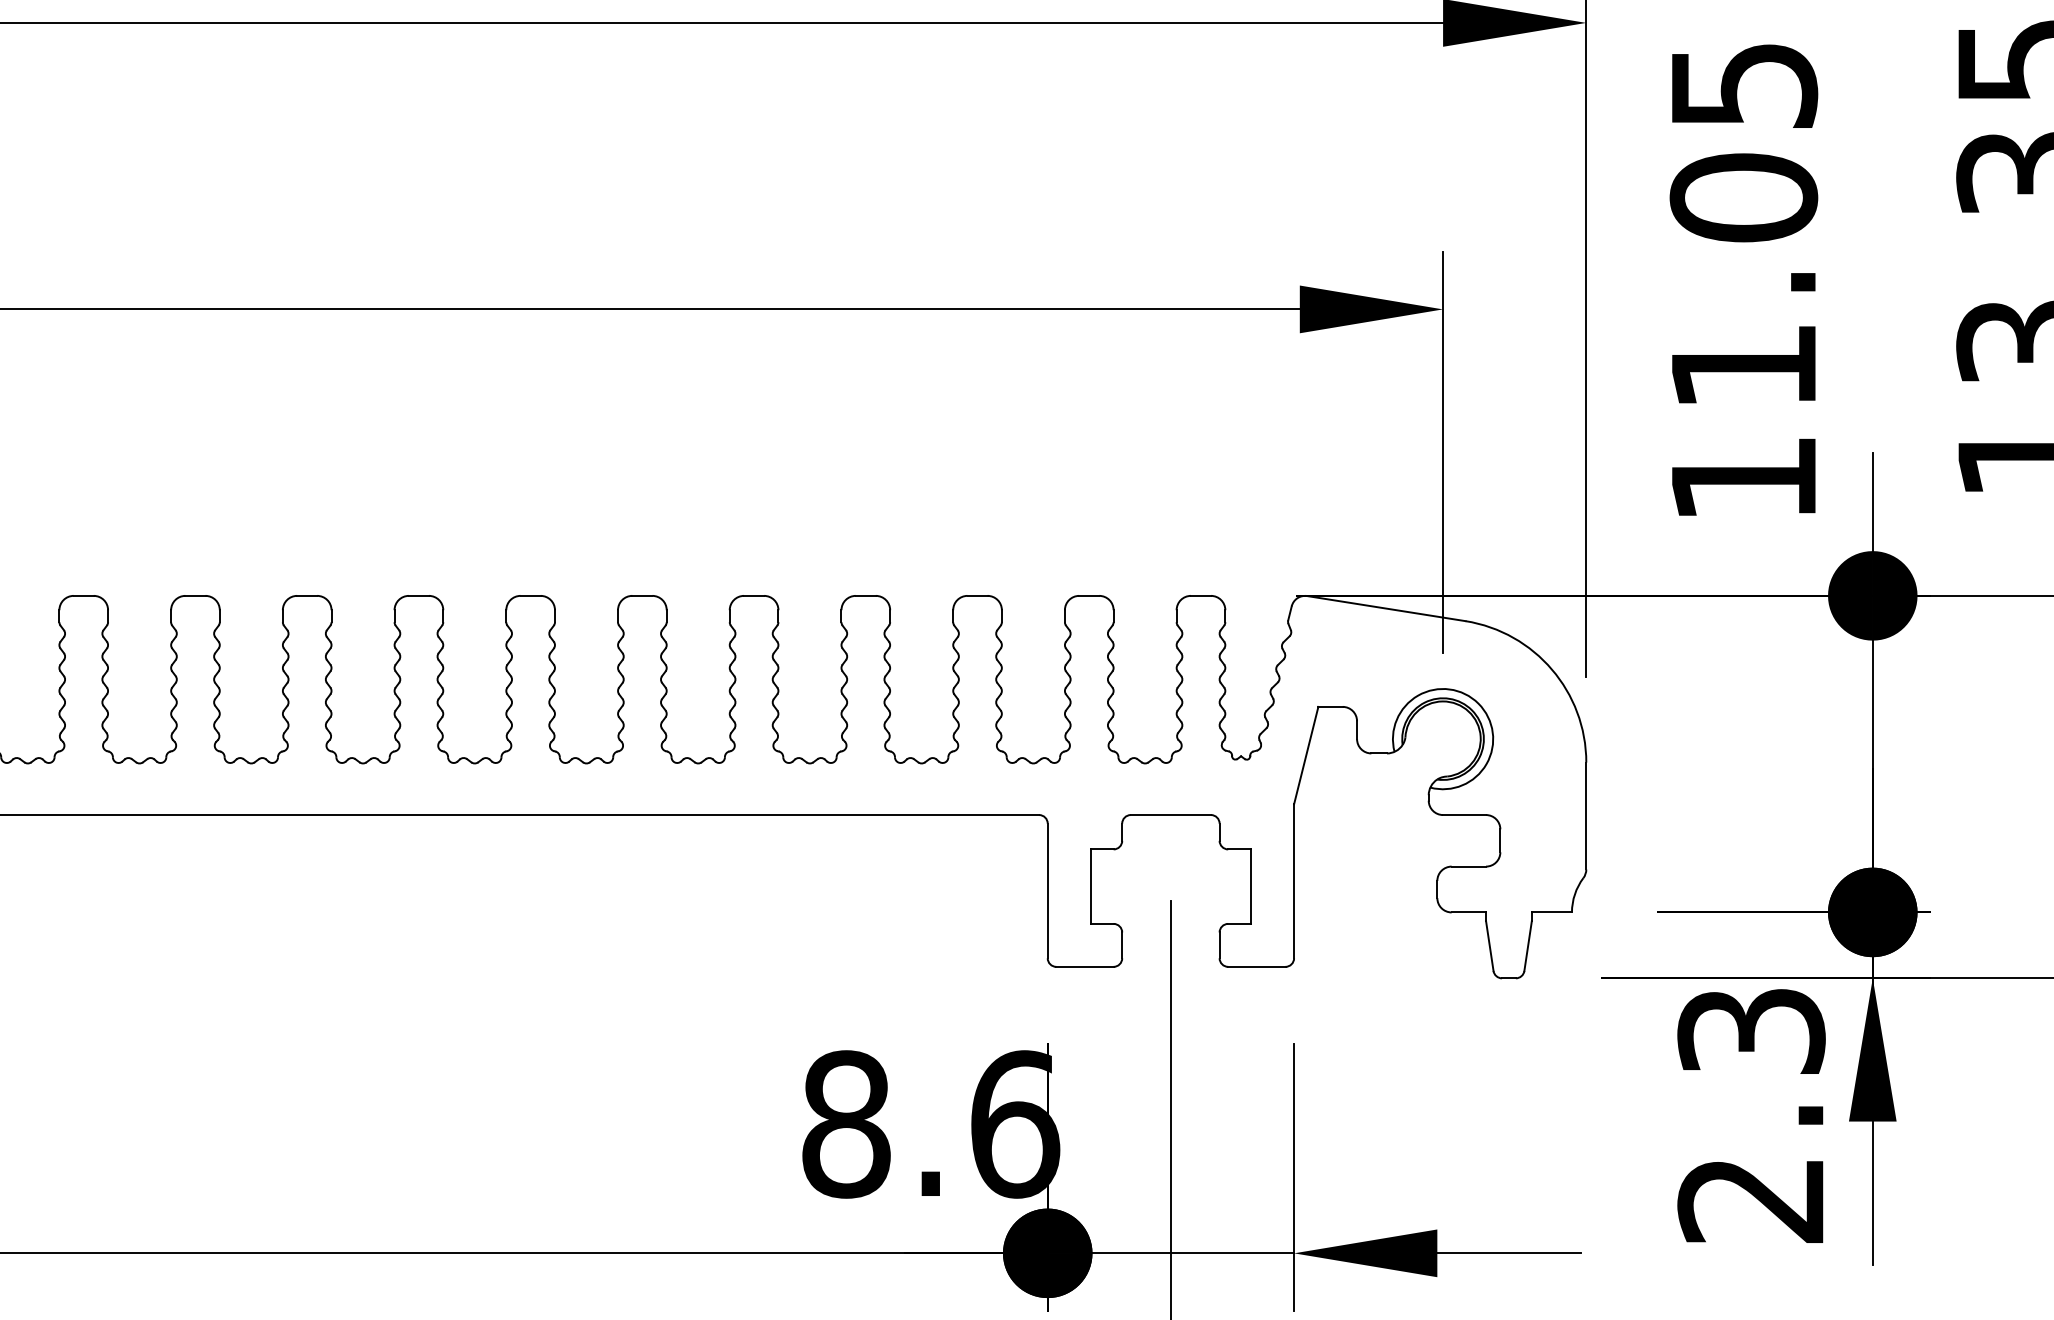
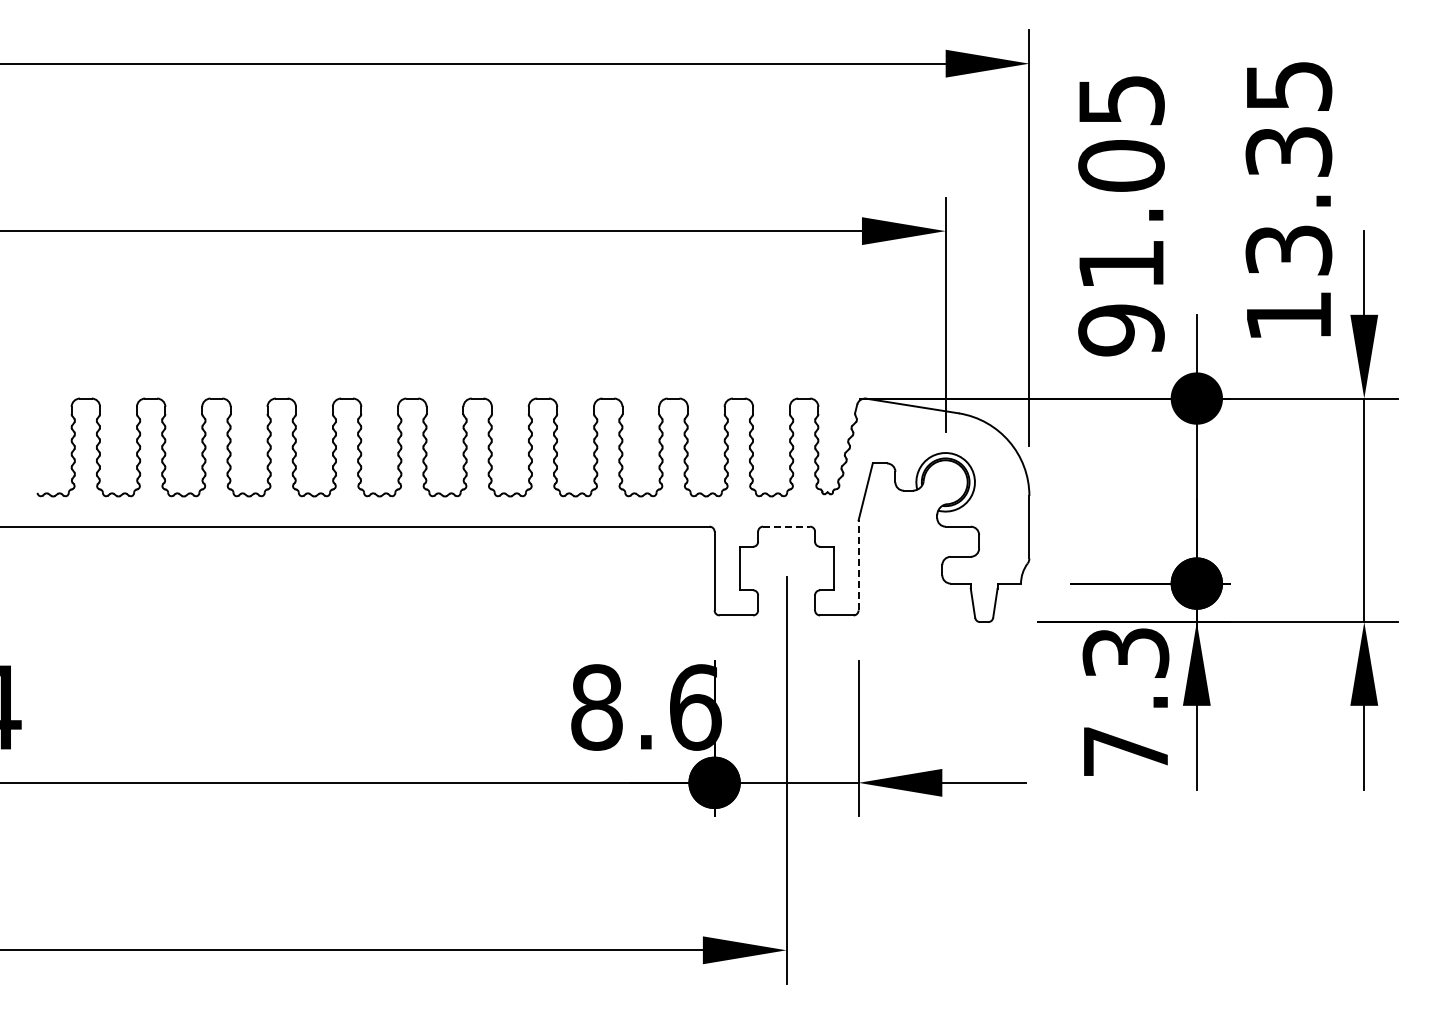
text: (1743, 479) -> (1121, 330), 11.05 -> 91.05
line: (1172, 814) -> (787, 526), solid -> dashed
line: (1293, 879) -> (858, 564), solid -> dashed
text: (1749, 1199) -> (1124, 751), 2.3 -> 7.3

